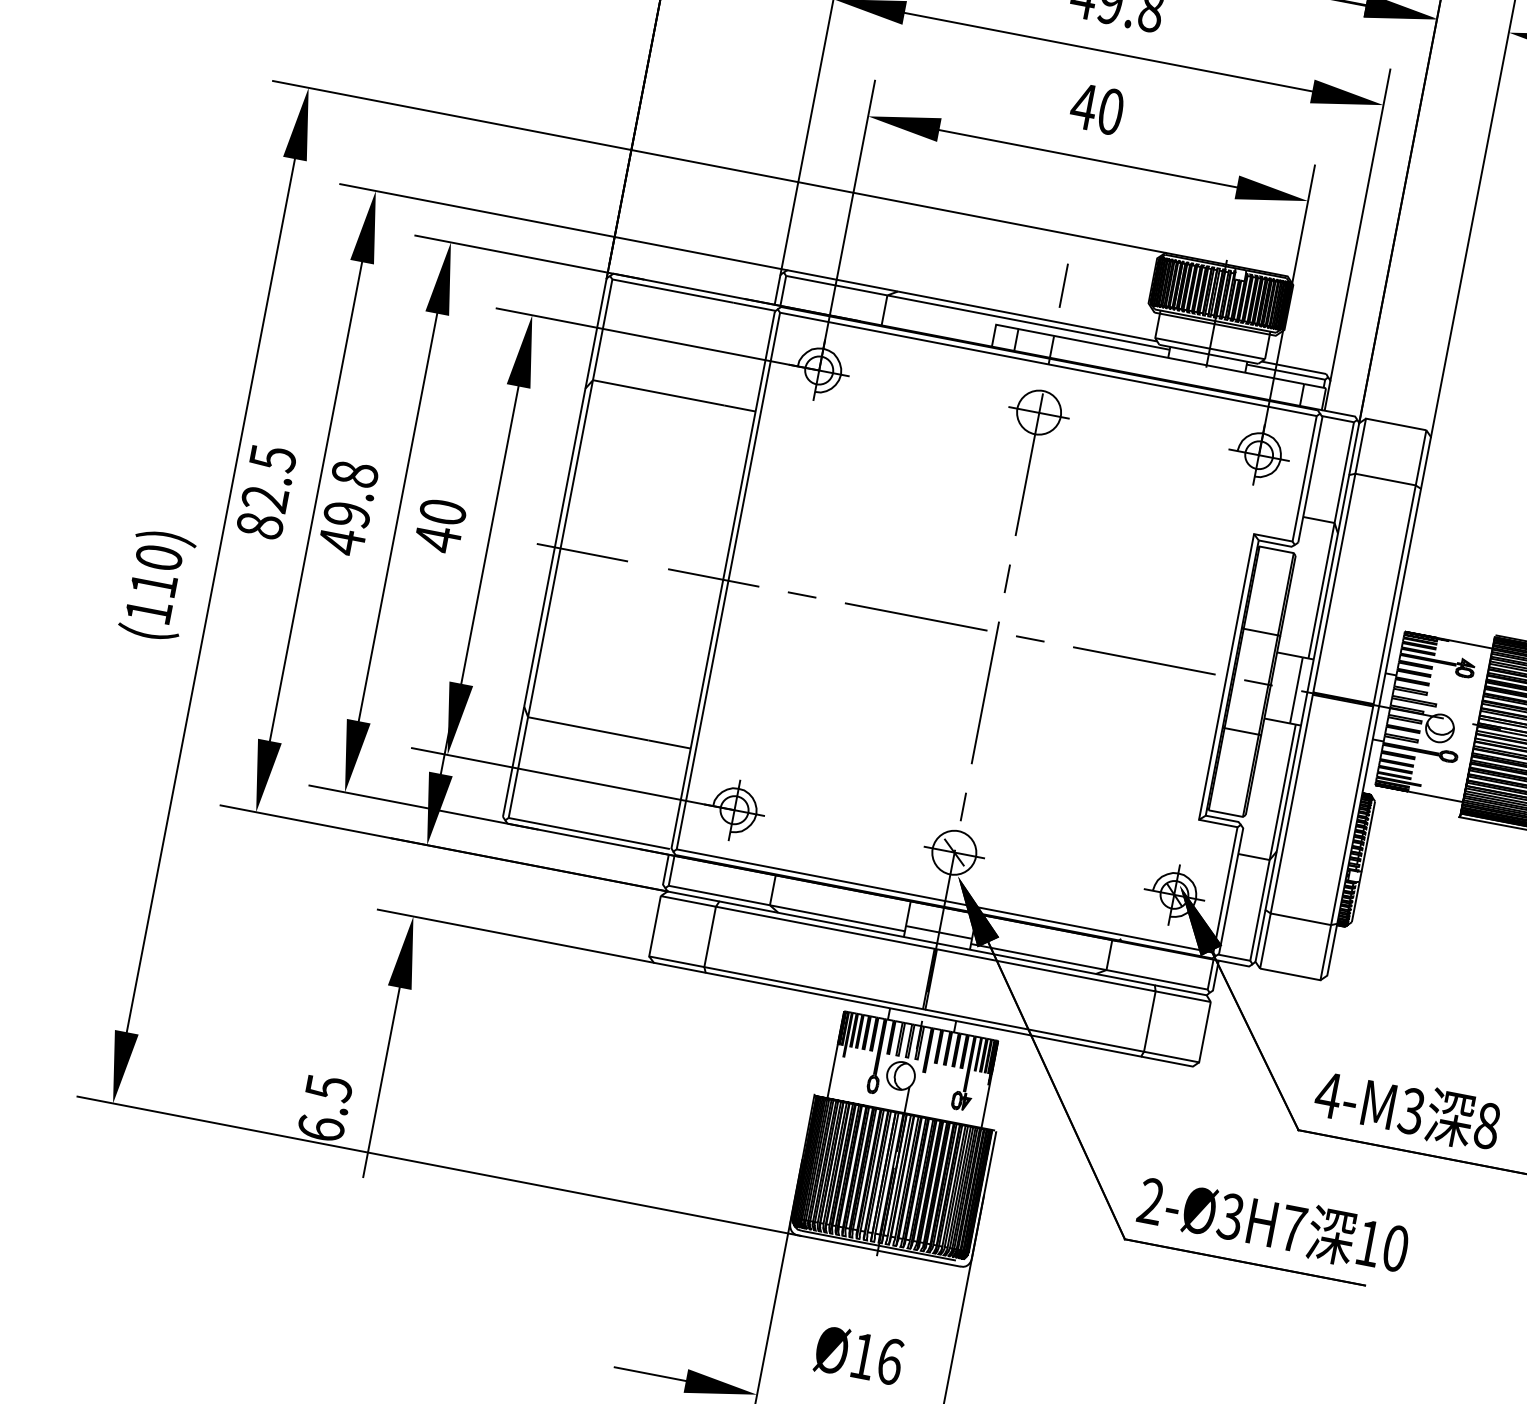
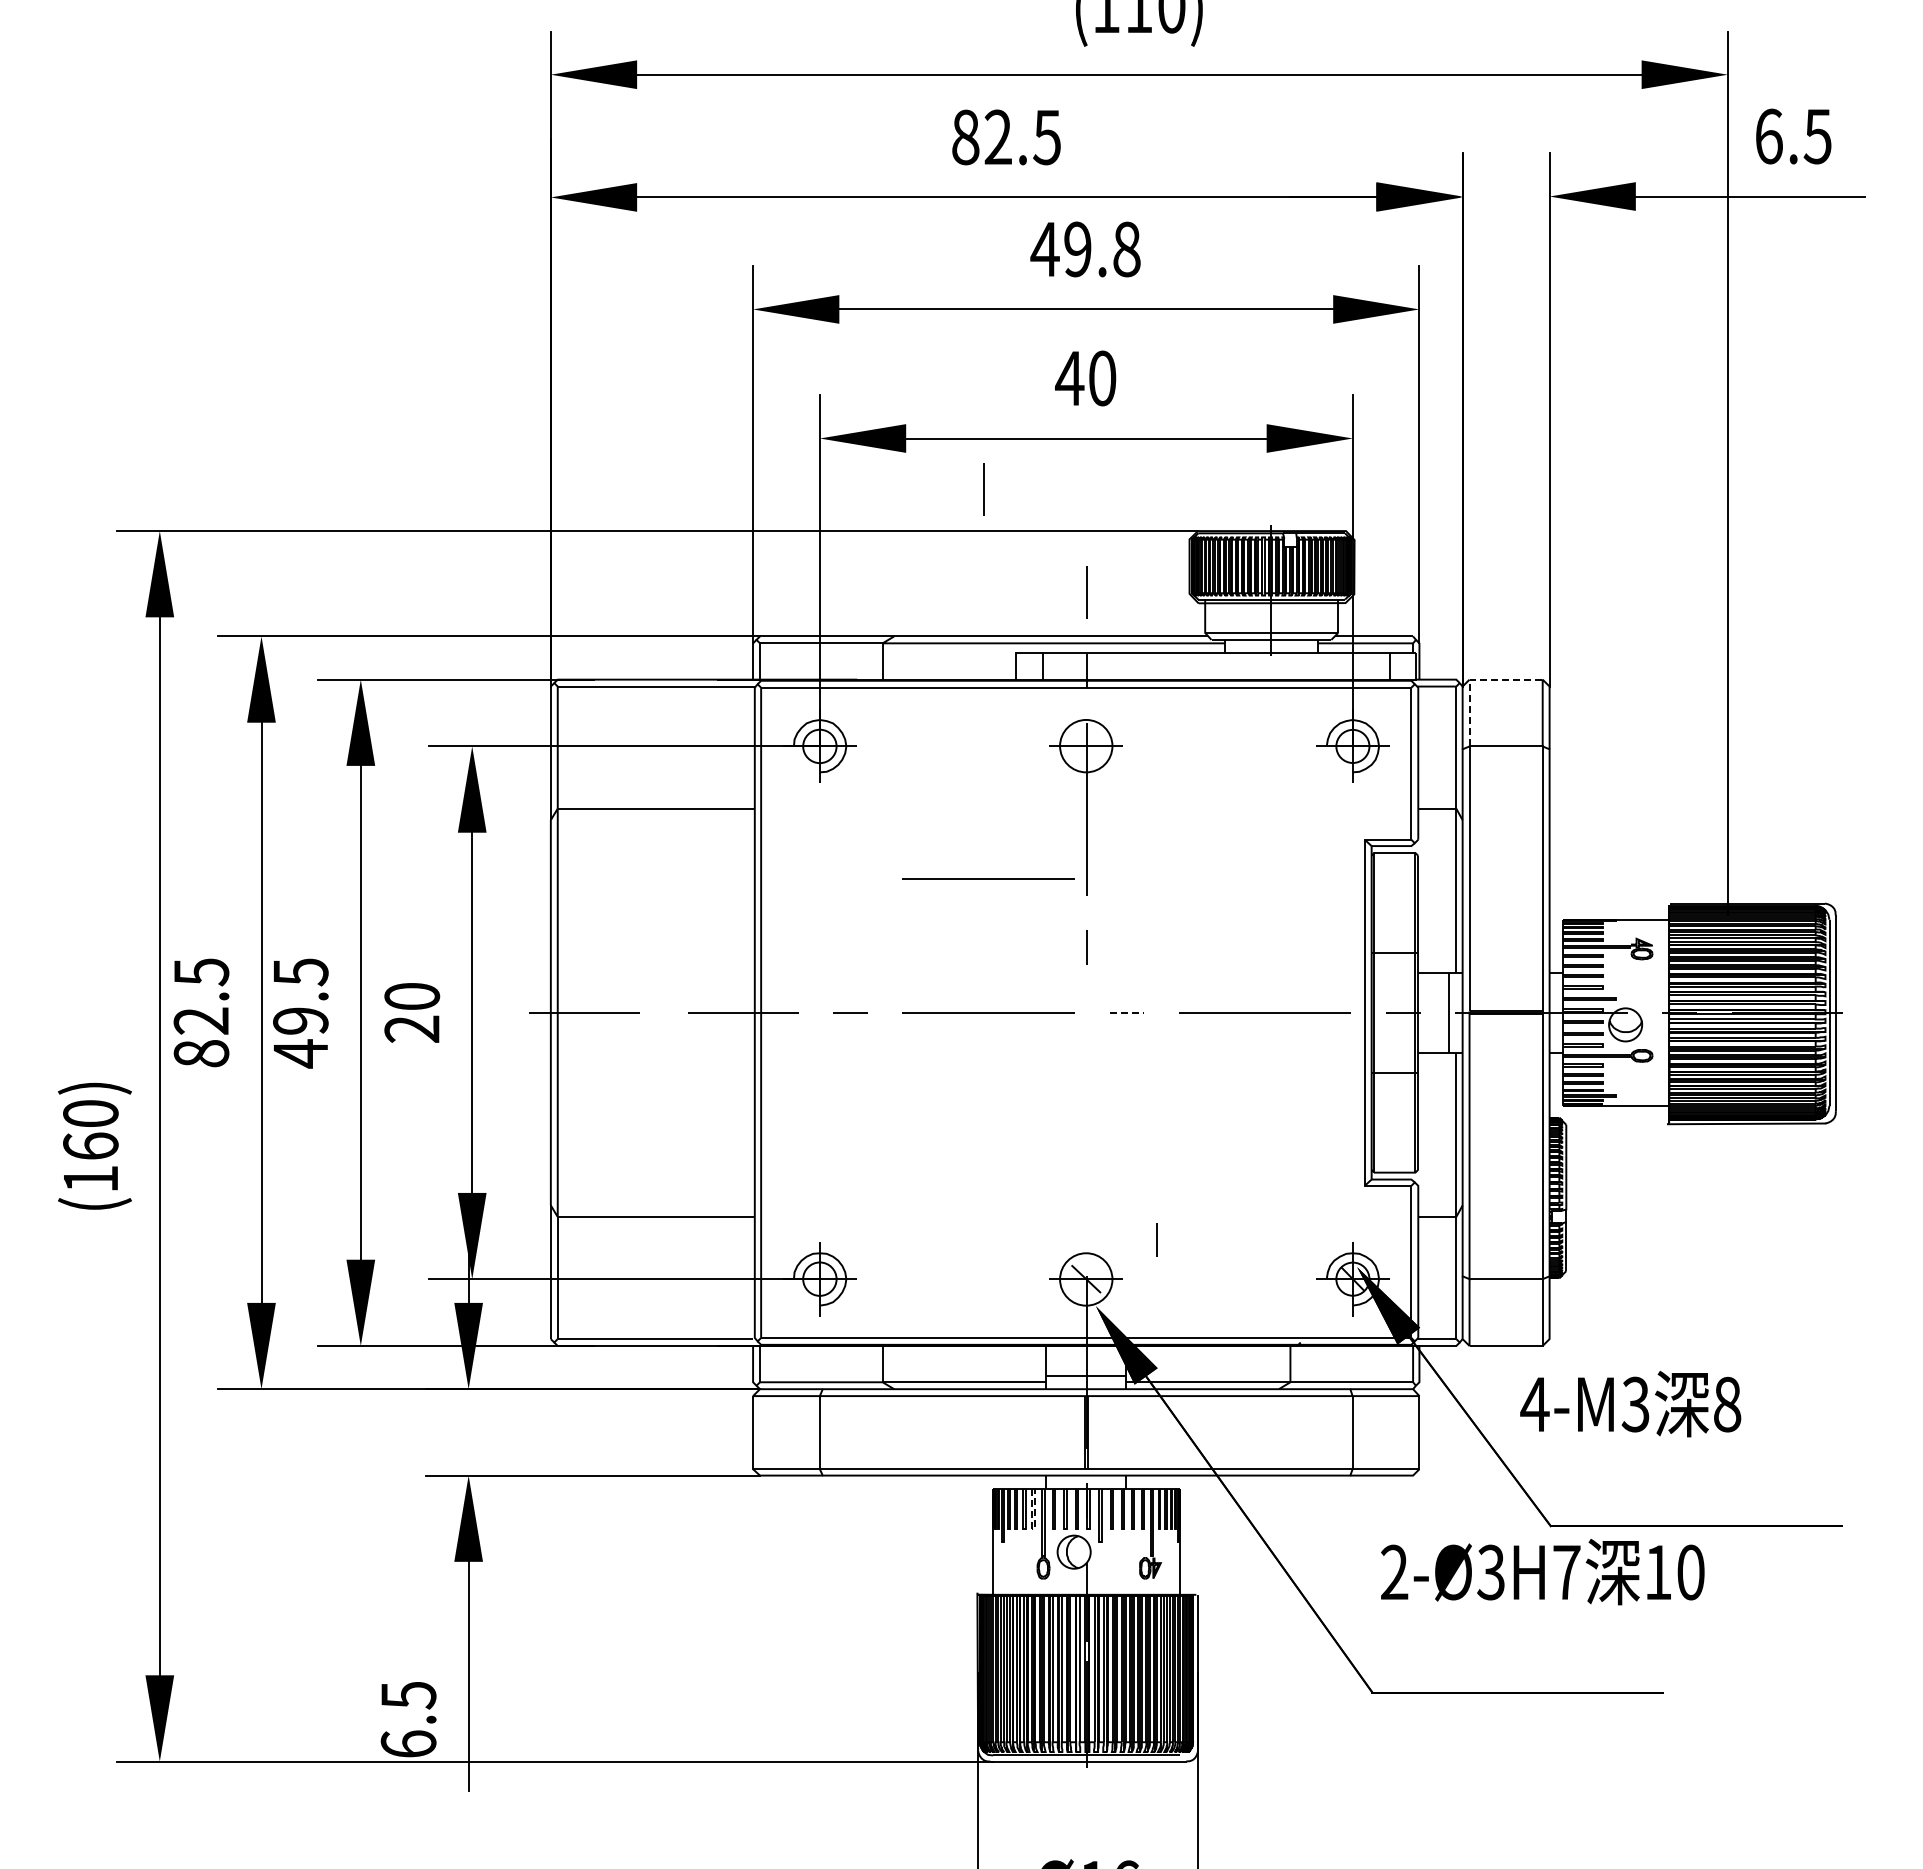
line: (995, 184) -> (983, 489), added
line: (1368, 419) -> (1472, 679), solid -> dashed
text: (354, 474) -> (300, 972), 49.8 -> 49.5
line: (937, 506) -> (988, 878), added
text: (437, 539) -> (411, 1029), 40 -> 20
text: (153, 583) -> (90, 1145), (110) -> (160)
line: (1030, 639) -> (1127, 1012), solid -> dashed
line: (985, 692) -> (1086, 1085), removed
line: (963, 806) -> (1156, 1239), moved
line: (871, 1050) -> (1033, 1529), solid -> dashed
text: (1407, 1110) -> (1630, 1404), moved
text: (1273, 1224) -> (1542, 1572), moved

